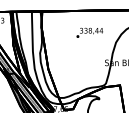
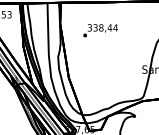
text: (89, 32) -> (100, 30), moved

